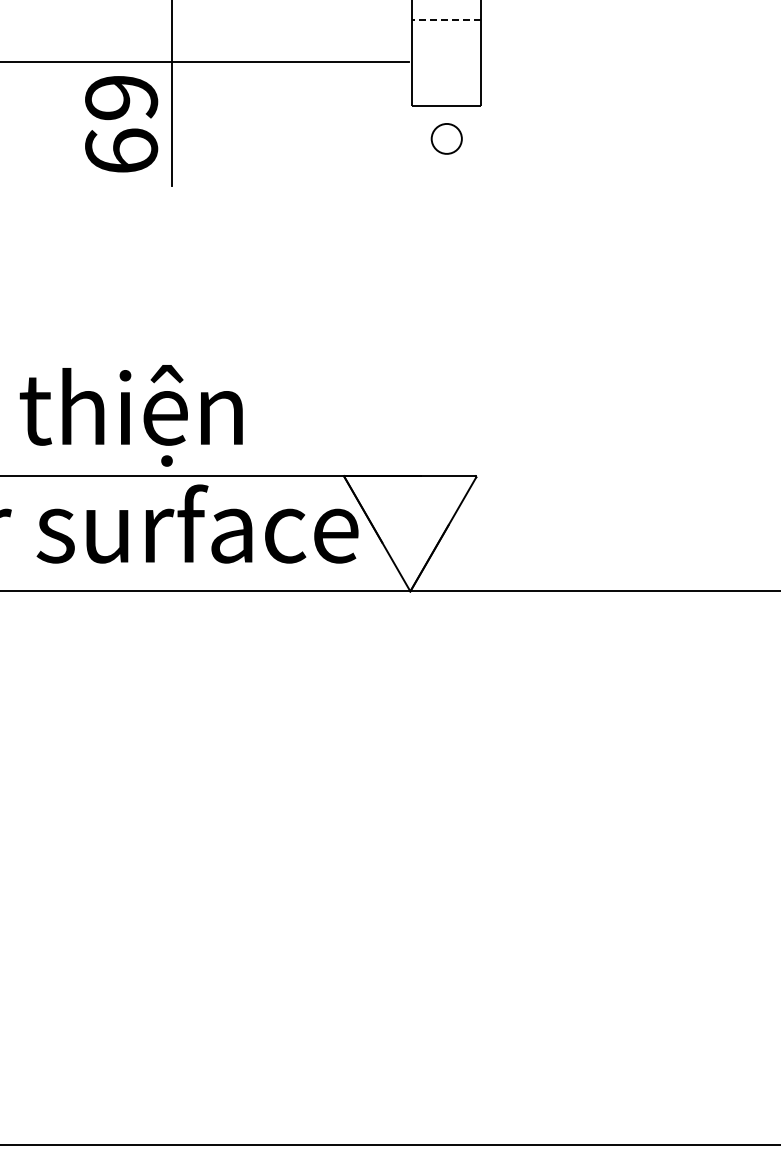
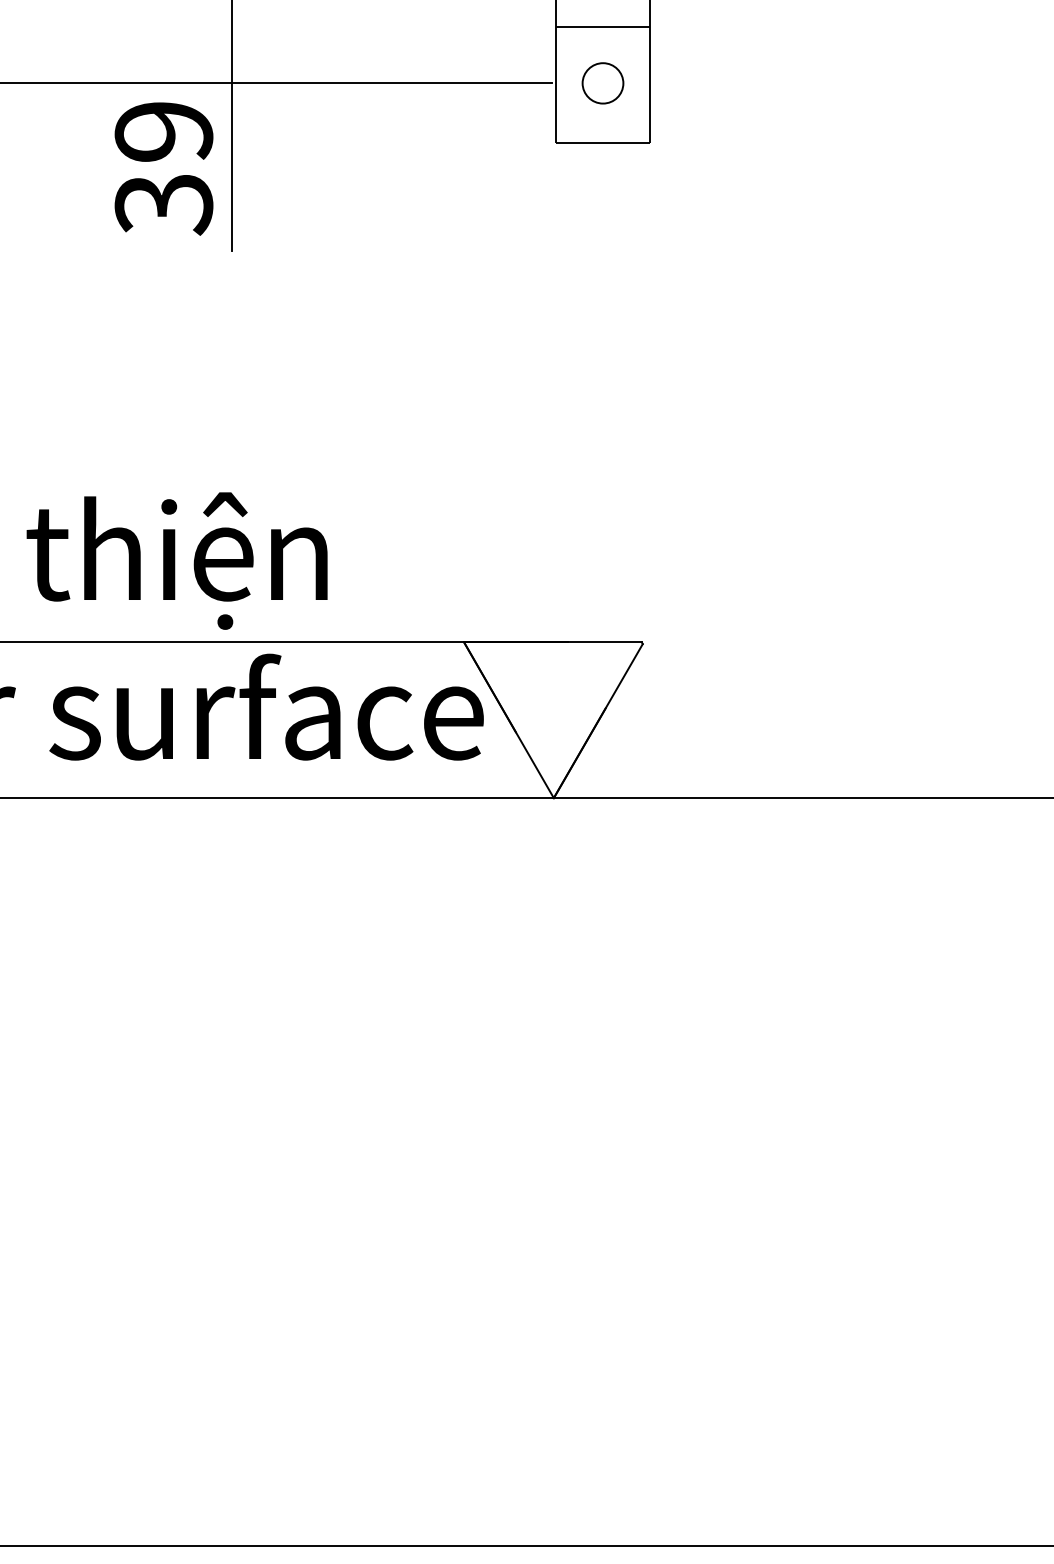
line: (446, 20) -> (602, 27), dashed -> solid
part: (446, 138) -> (602, 82), moved
text: (121, 151) -> (163, 204), 69 -> 39

